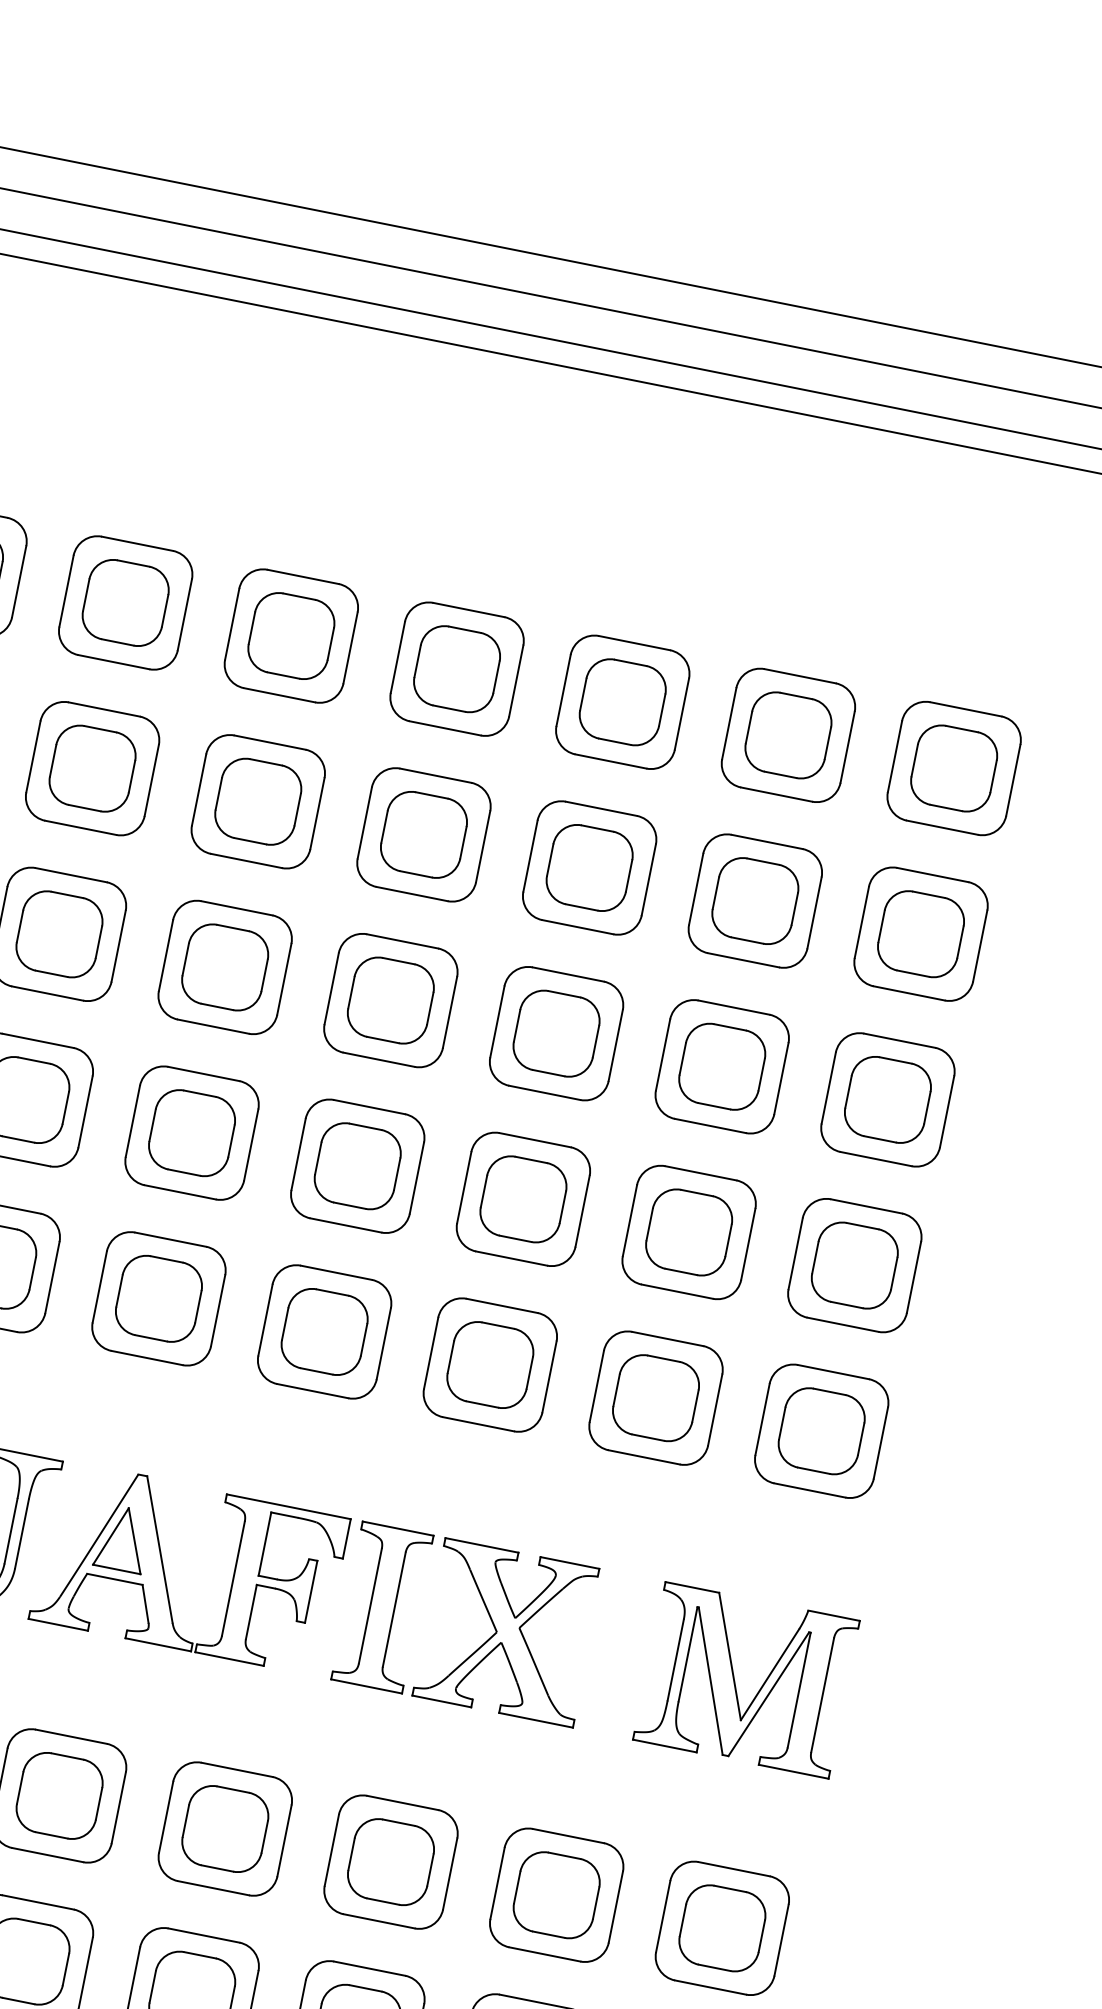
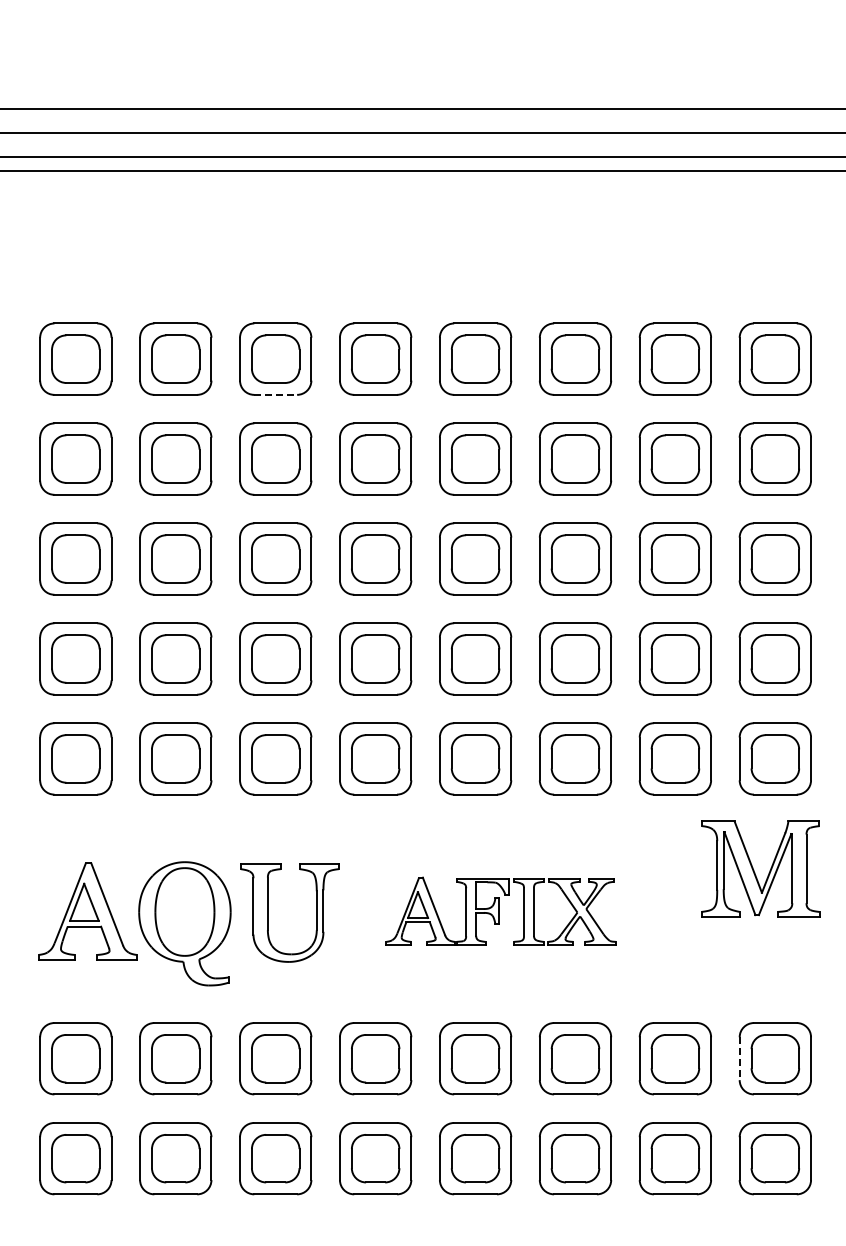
line: (115, 661) -> (276, 394), solid -> dashed
part: (315, 1593) -> (500, 911), size x0.7
part: (735, 1680) -> (754, 870), moved
line: (662, 1917) -> (739, 1059), solid -> dashed

